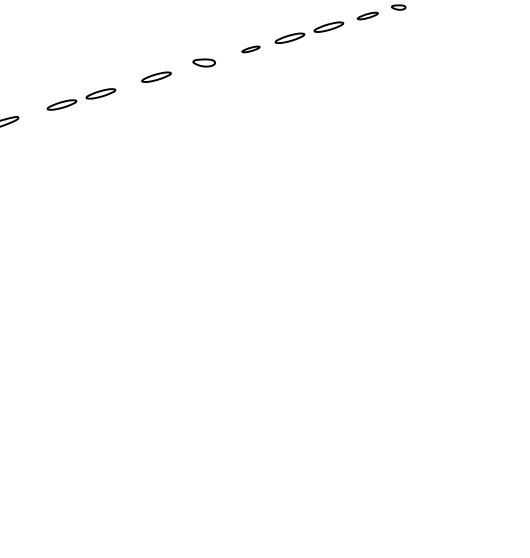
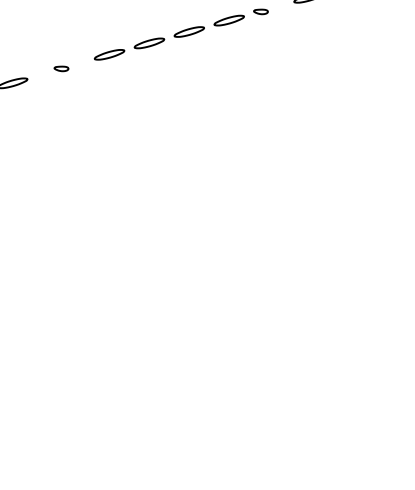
part: (367, 15) -> (228, 20), size x1.43
part: (250, 49) -> (109, 54), size x1.67
part: (203, 63) -> (60, 69), size x0.62

